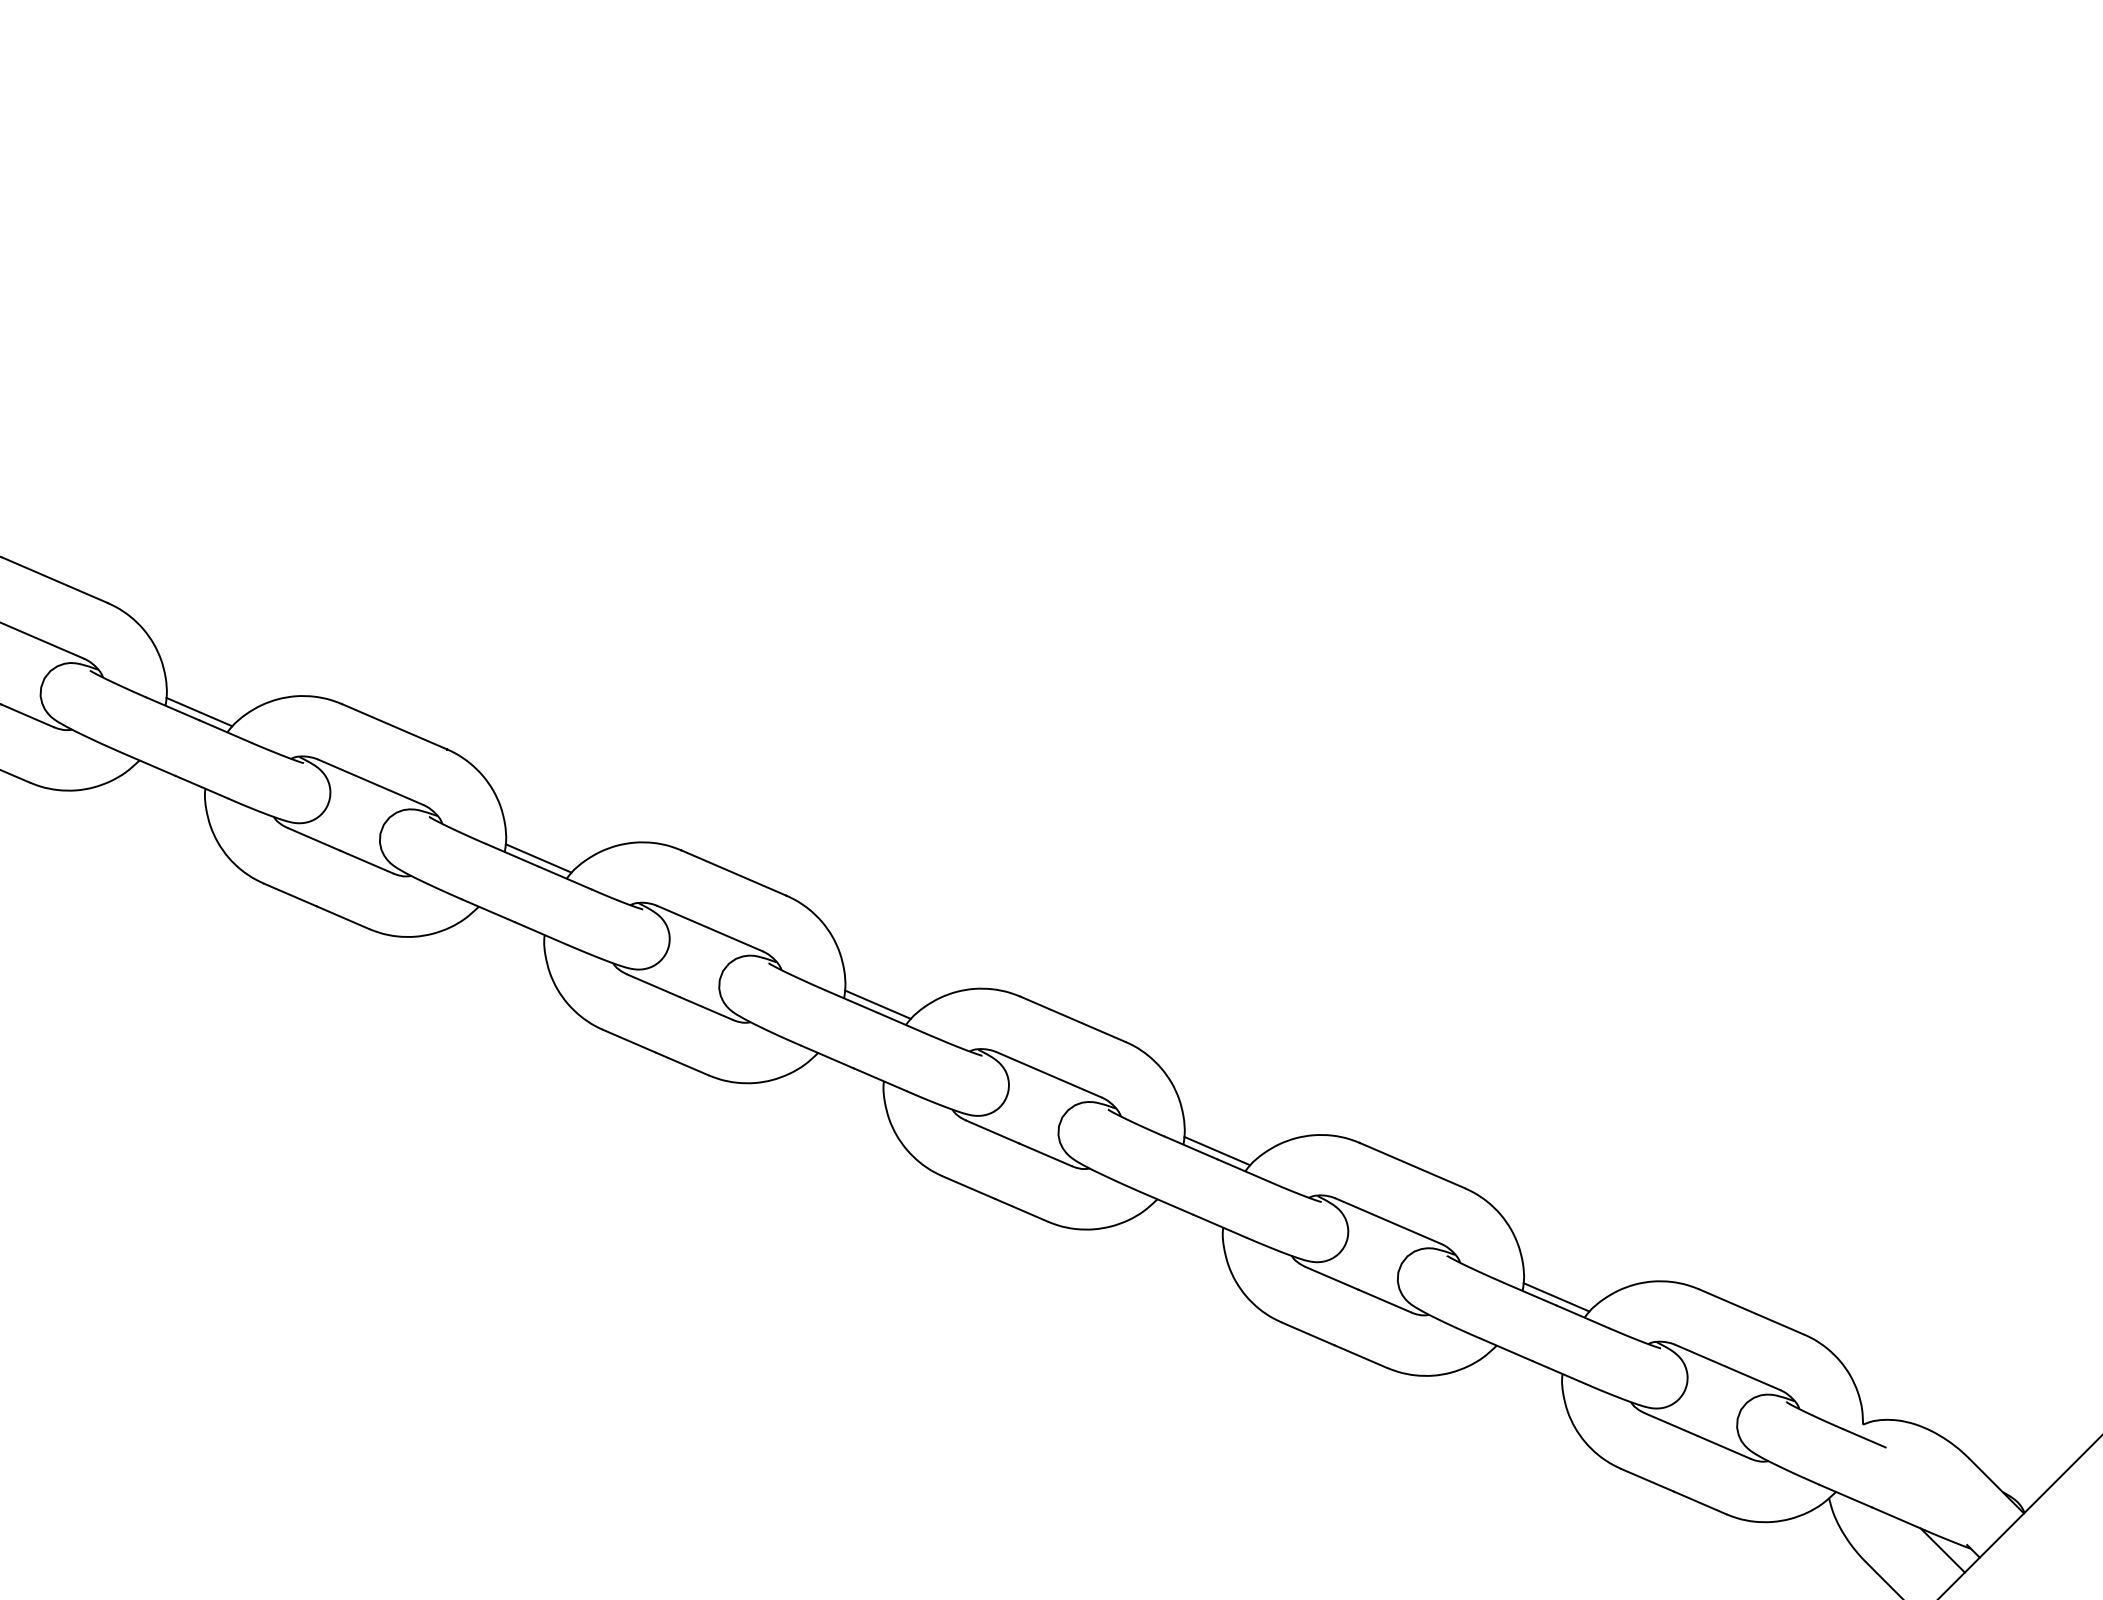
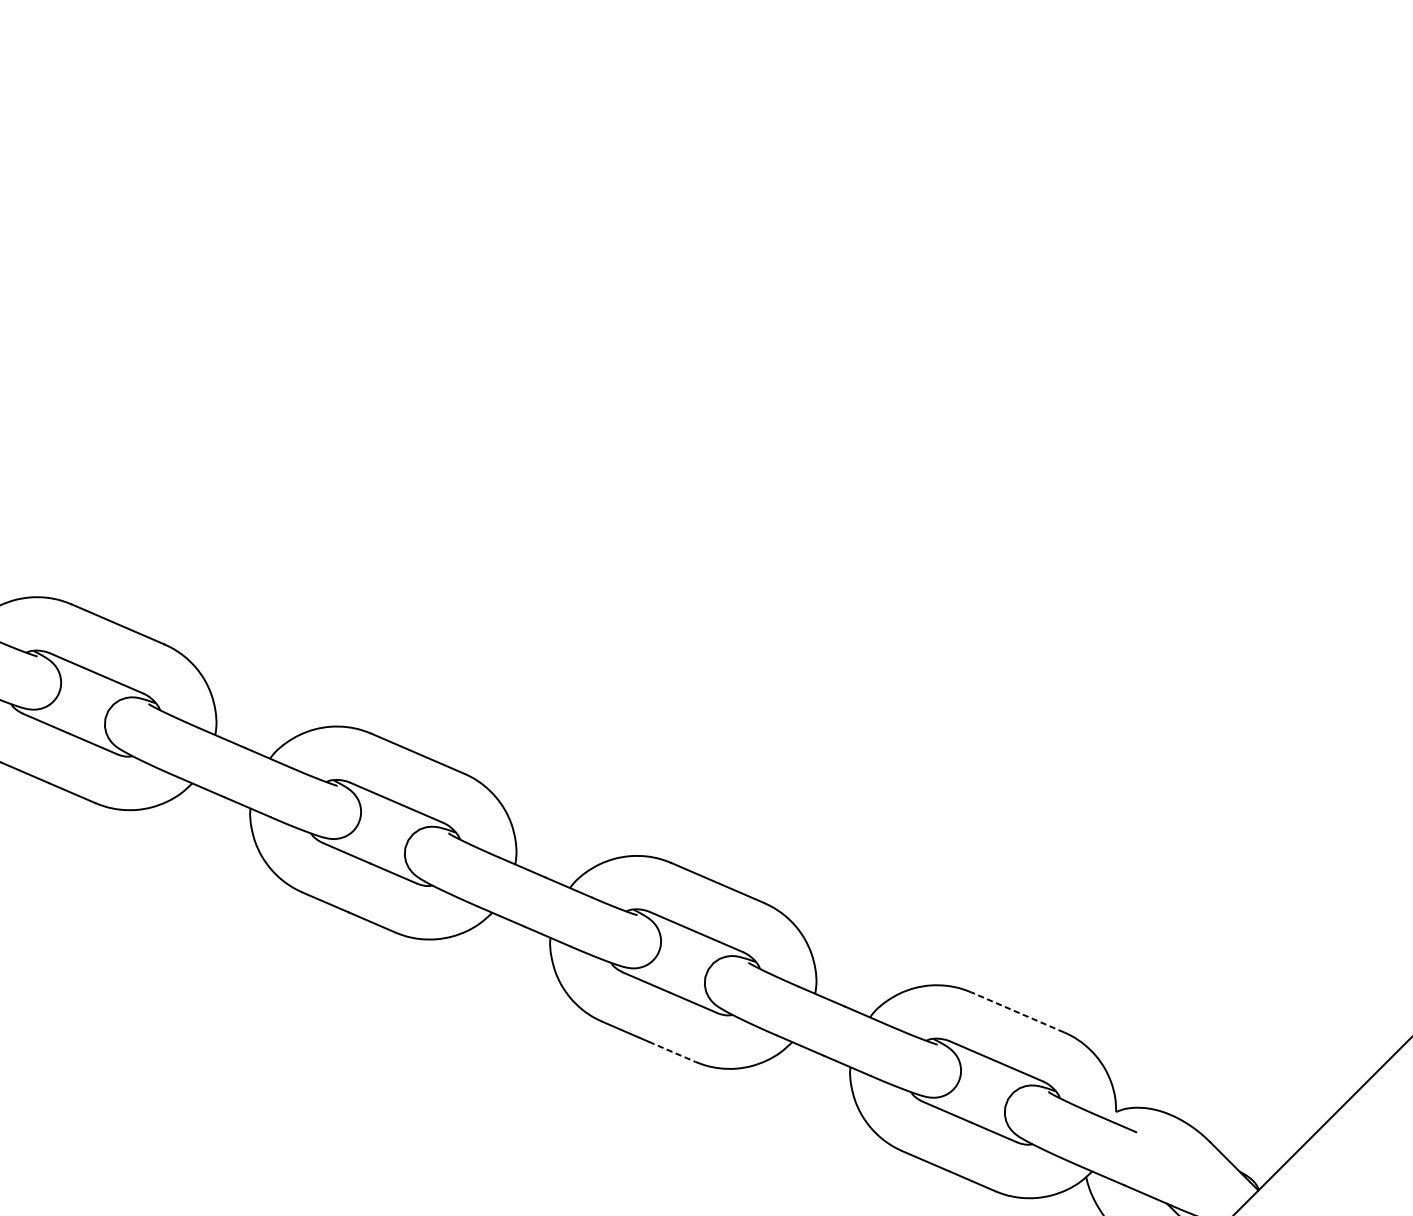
line: (877, 1004) -> (244, 740), removed
line: (1217, 1150) -> (545, 869), removed
line: (1556, 1297) -> (845, 999), removed
line: (1751, 1311) -> (1017, 1011), solid -> dashed
line: (1360, 1356) -> (671, 1051), solid -> dashed

